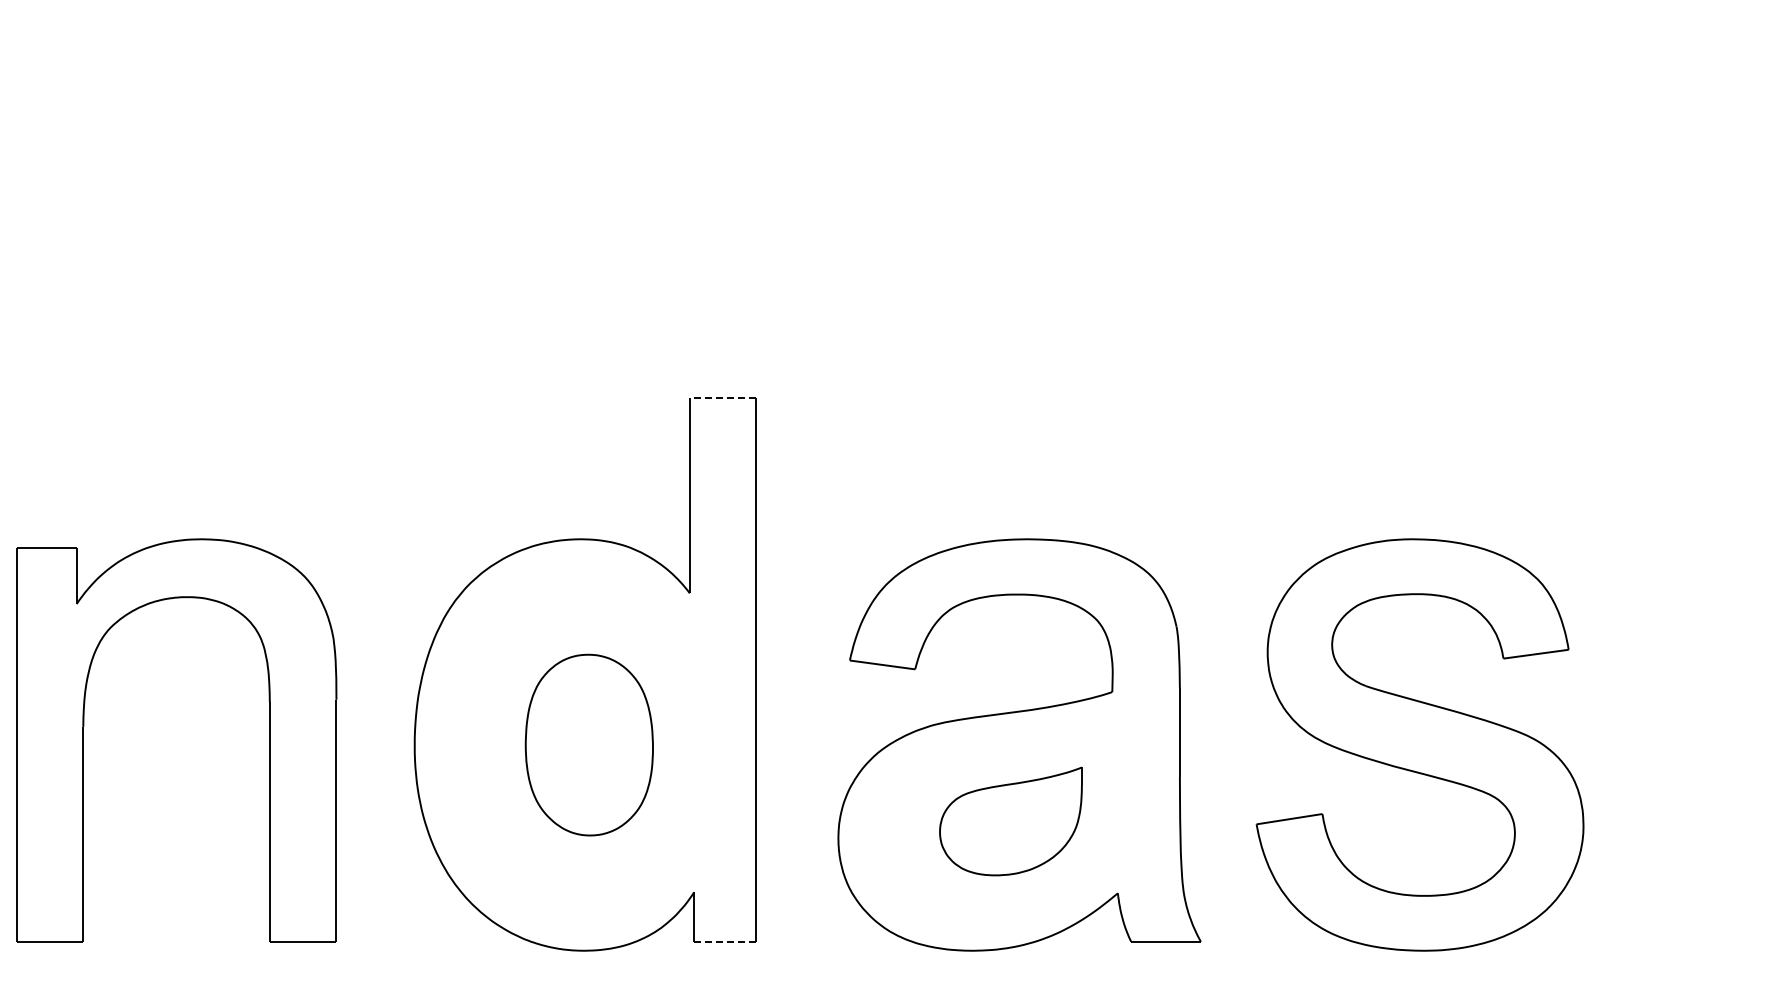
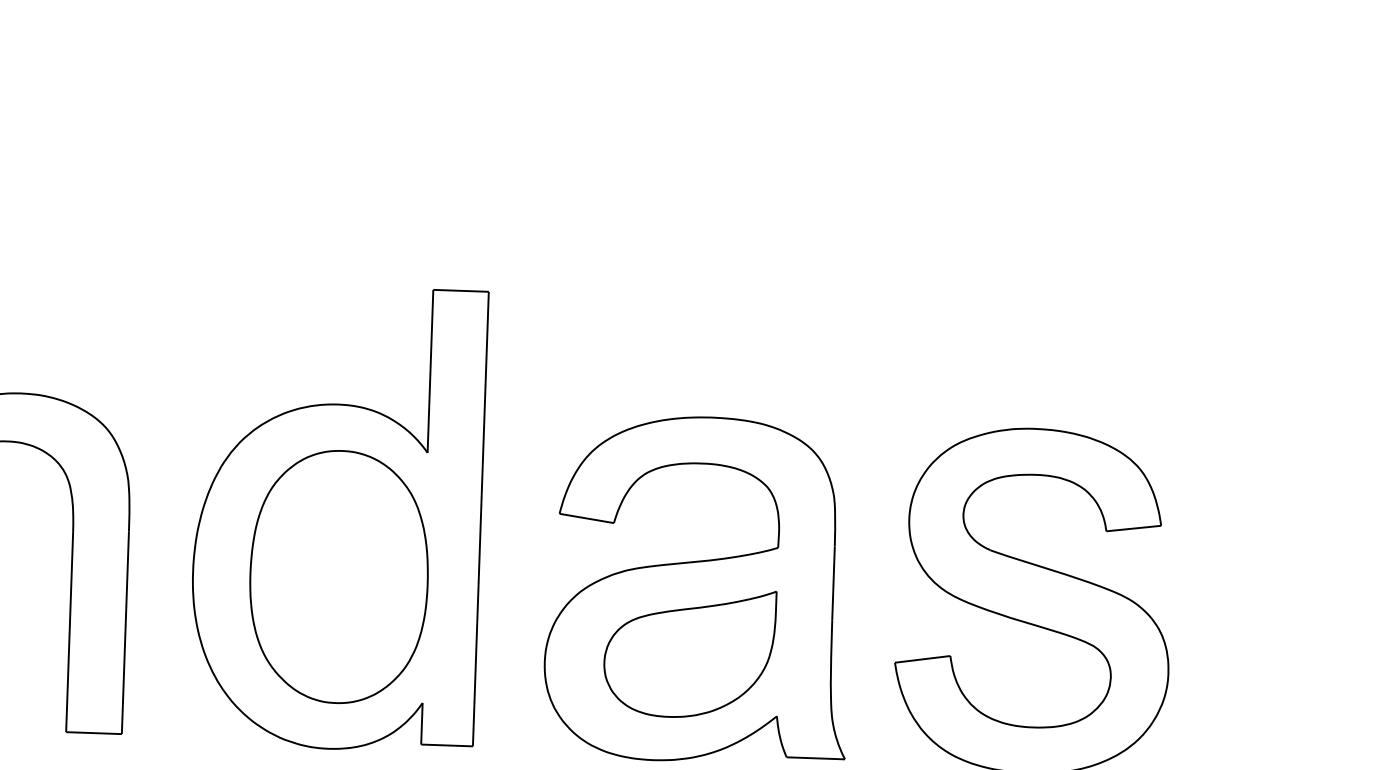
line: (722, 398) -> (460, 290), dashed -> solid
part: (589, 744) -> (339, 576), size x1.67
part: (1010, 821) -> (689, 653), size x1.43
line: (725, 941) -> (447, 745), dashed -> solid

